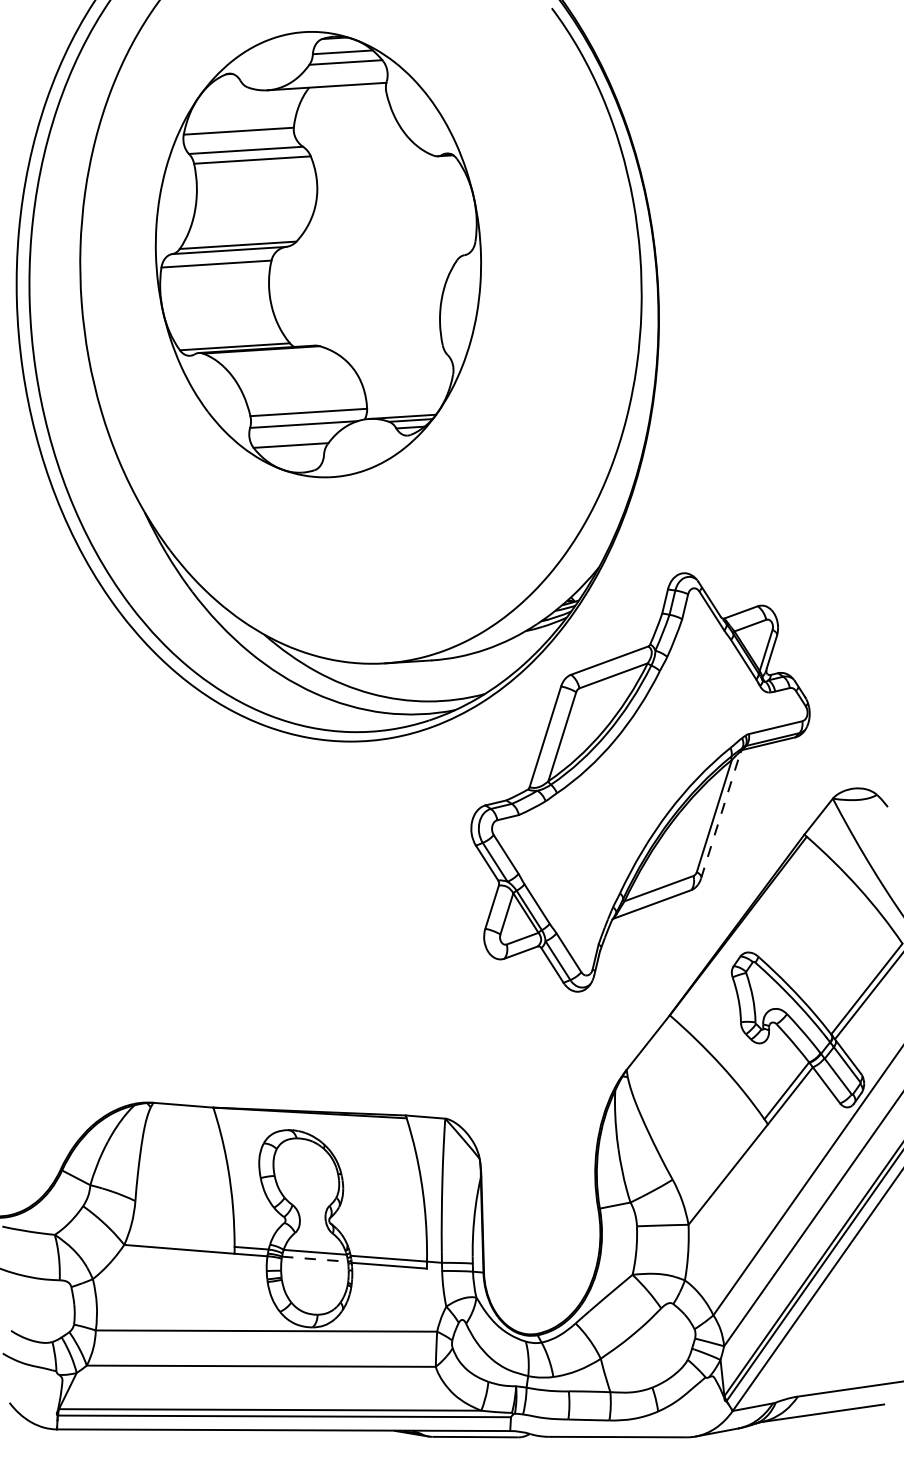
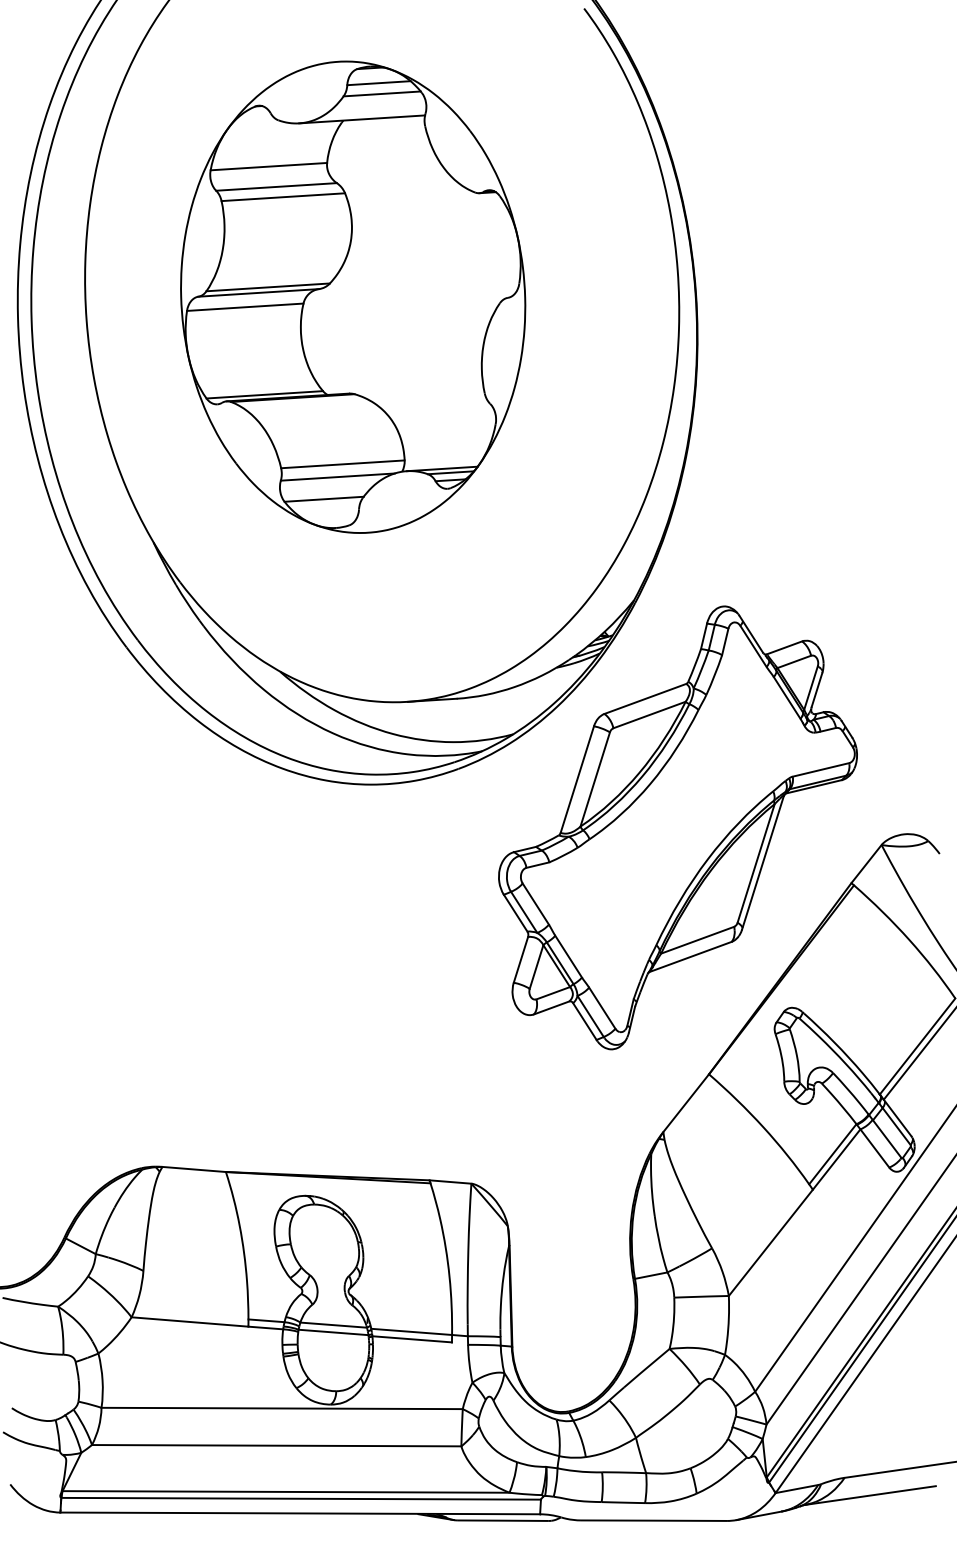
part: (318, 253) -> (353, 296), moved
line: (720, 815) -> (762, 862), dashed -> solid
line: (315, 1259) -> (334, 1332), dashed -> solid

